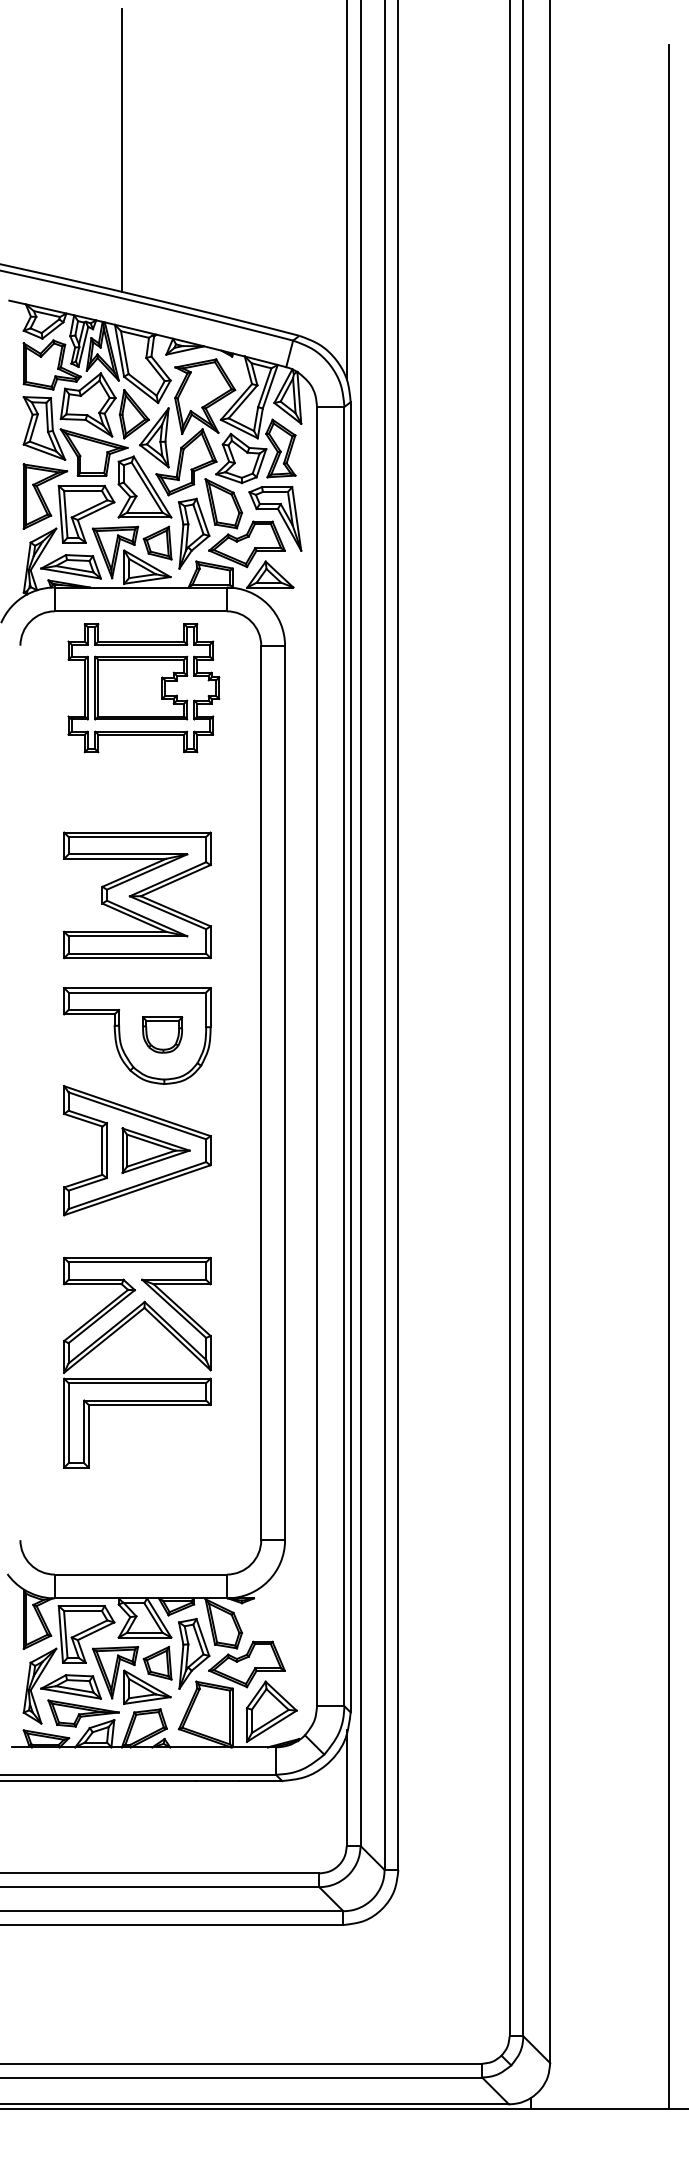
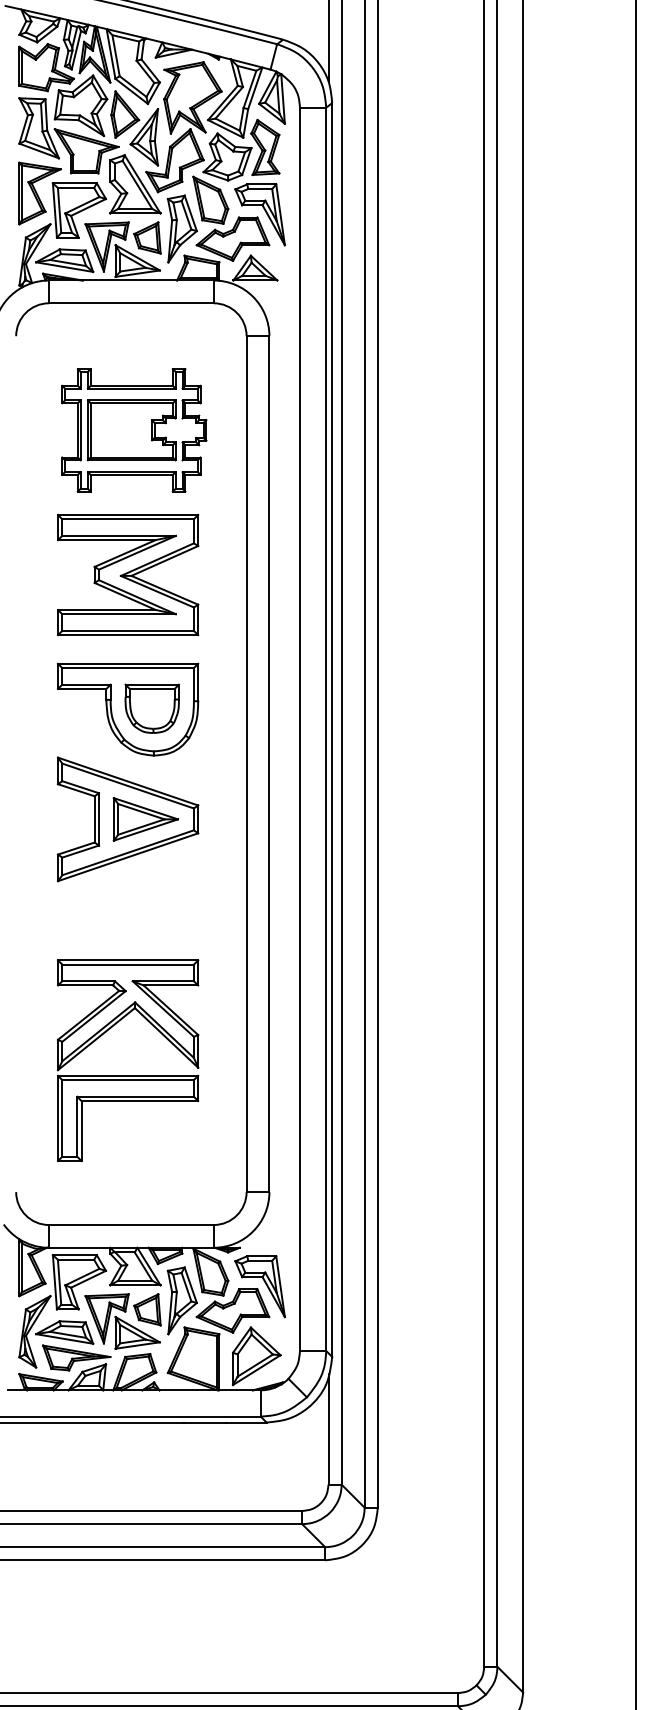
part: (143, 688) -> (133, 430), moved
part: (162, 1034) -> (152, 708), size x1.43
part: (137, 1378) -> (128, 1075), moved
part: (275, 1638) -> (260, 1286), added

